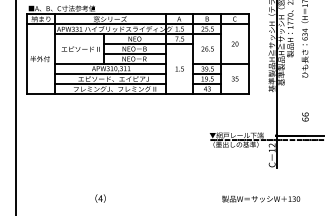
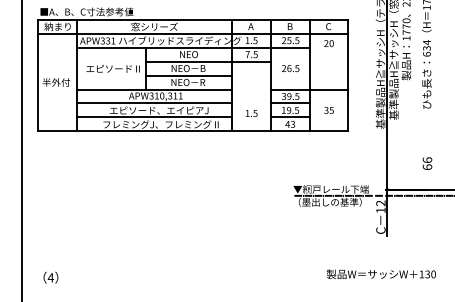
text: (234, 44) -> (328, 43), moved
text: (179, 69) -> (251, 113), moved
text: (100, 198) -> (50, 277), moved
text: (260, 198) -> (380, 273), moved

